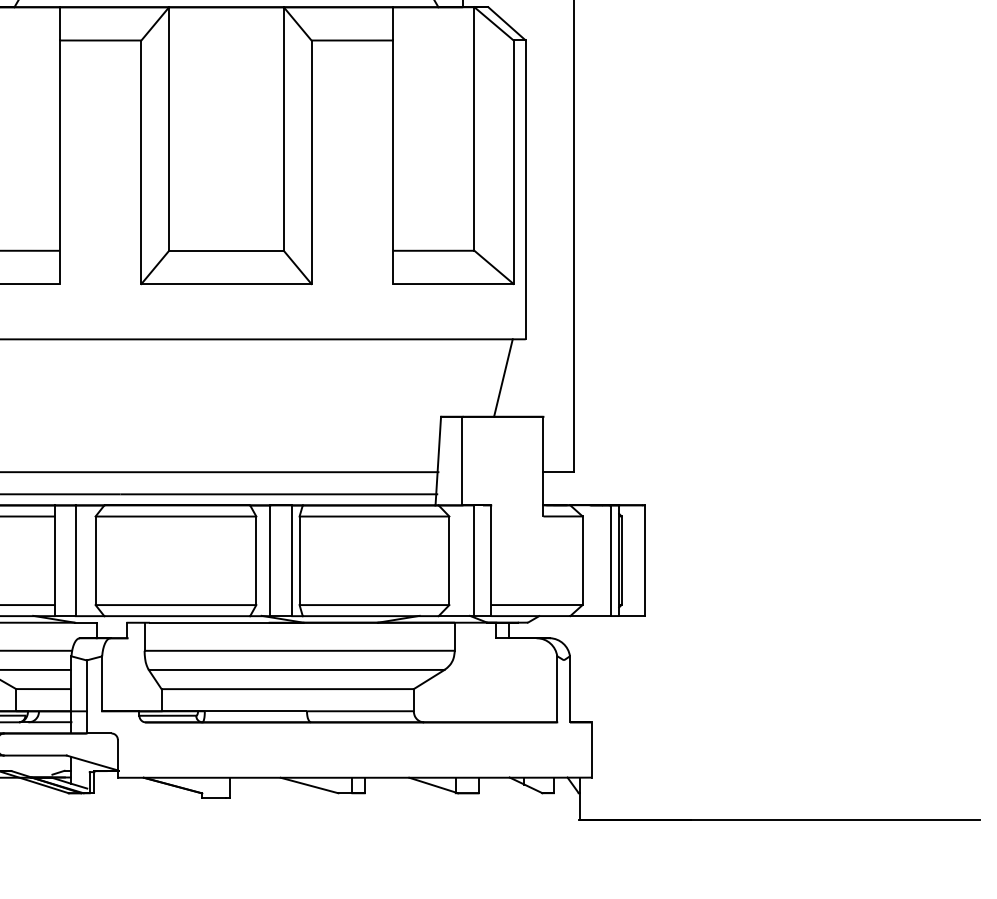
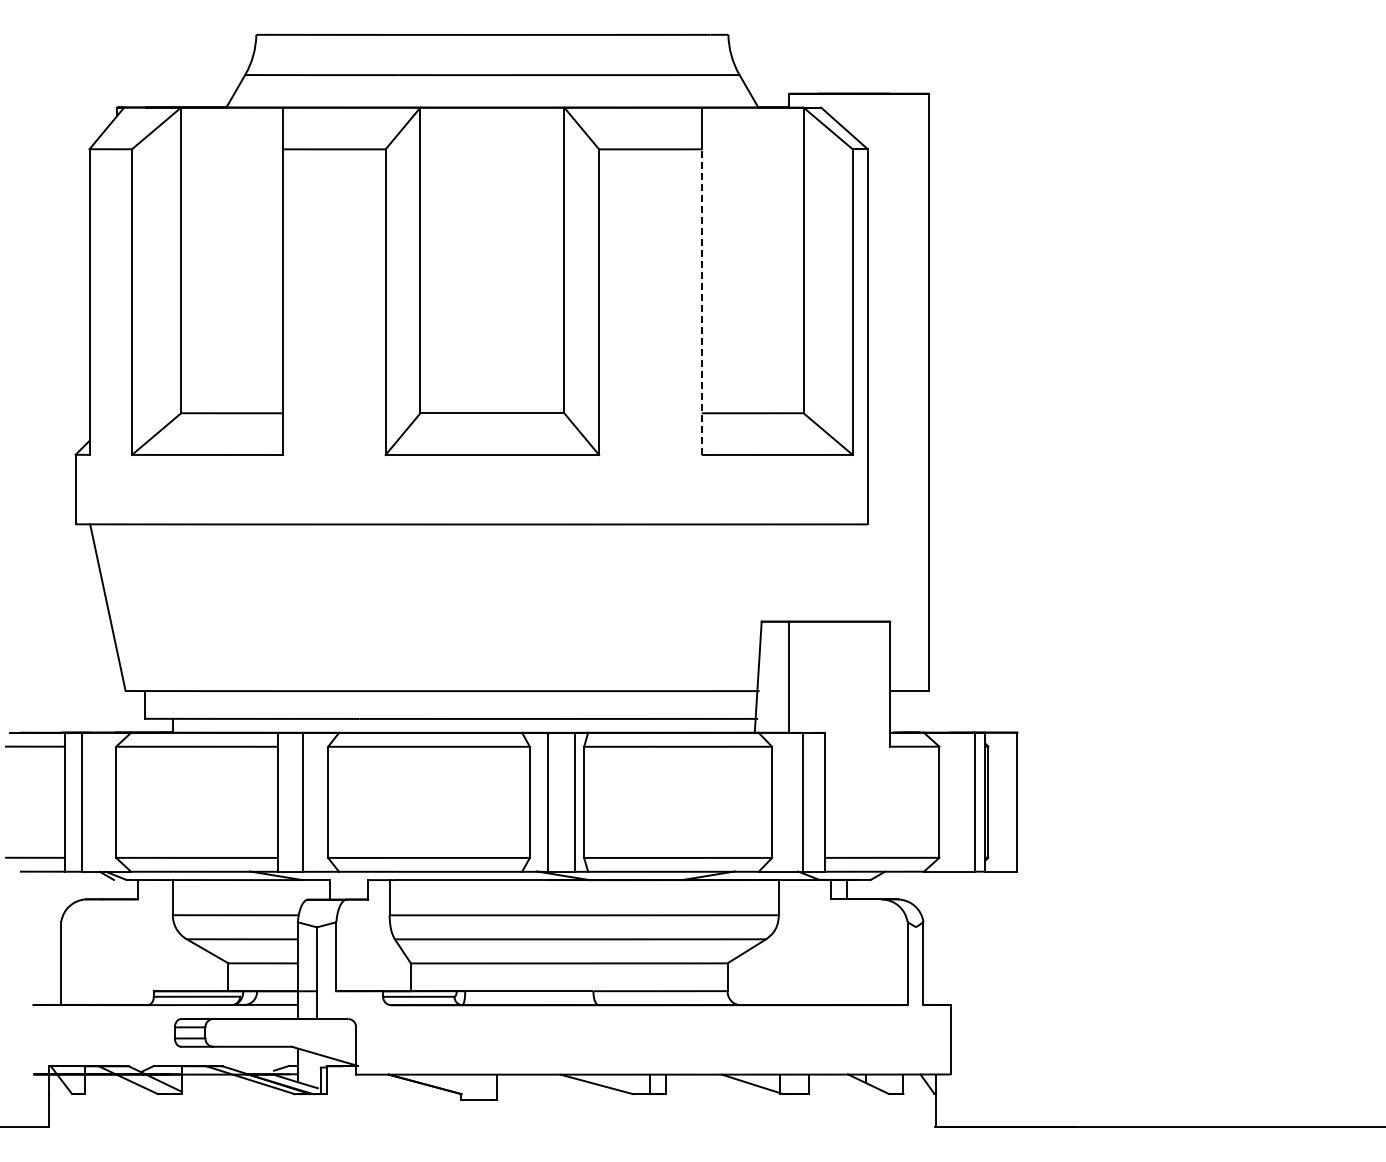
line: (393, 162) -> (701, 302), solid -> dashed
line: (503, 377) -> (839, 572), removed

